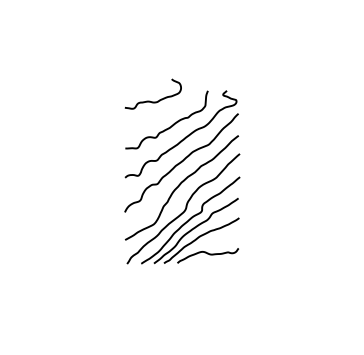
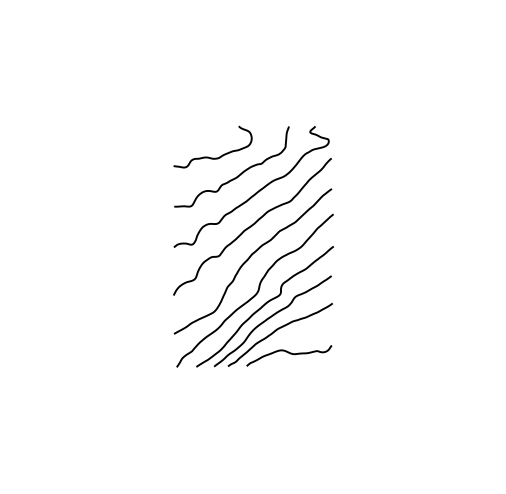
curve: (149, 100) -> (208, 156), moved

